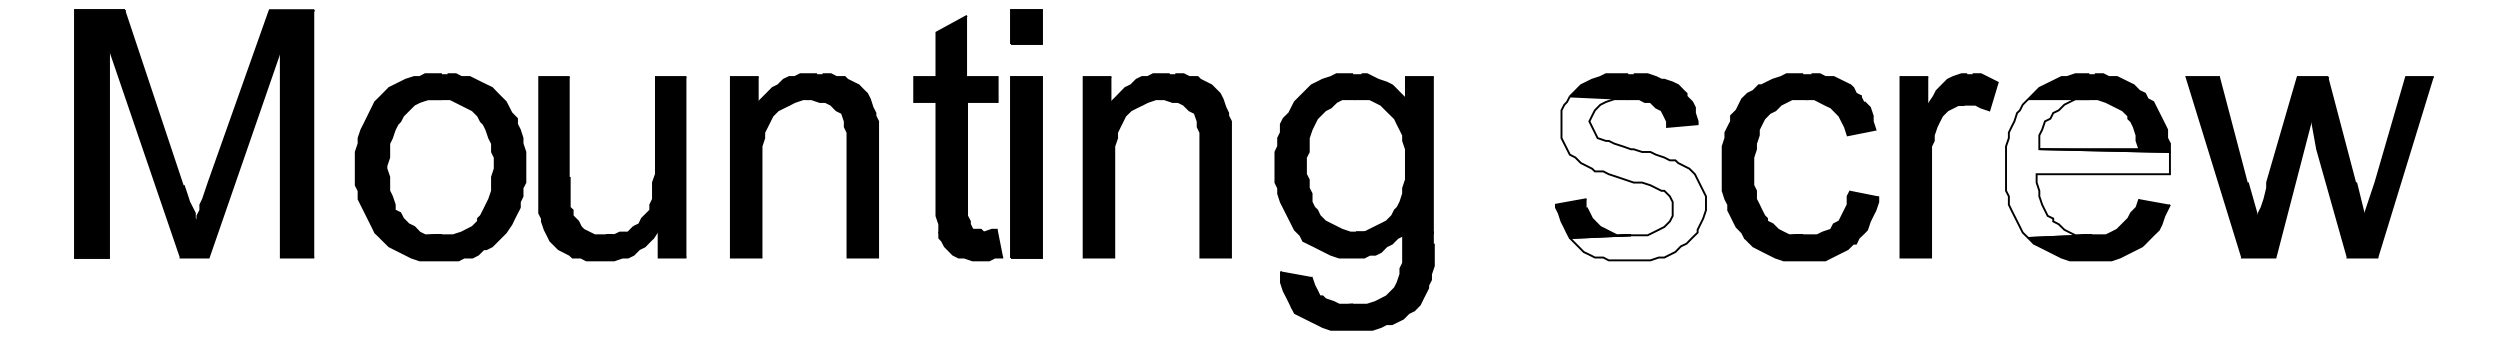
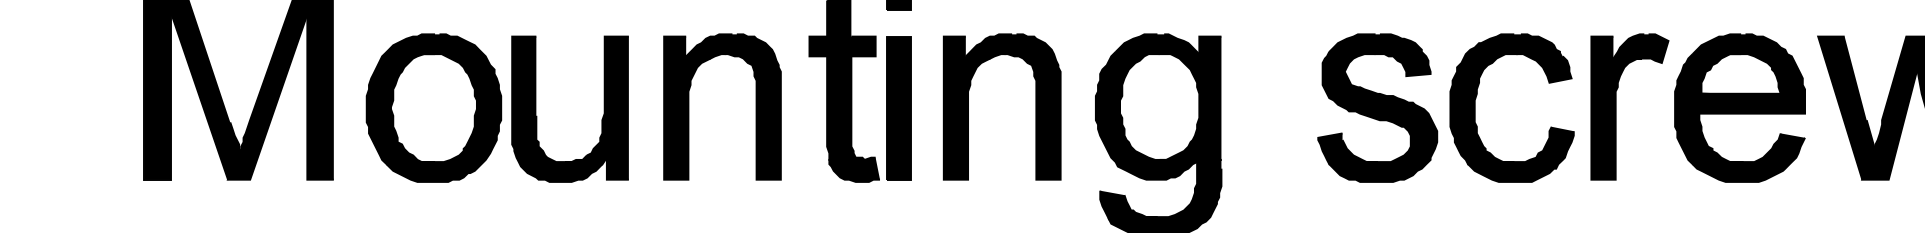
fill: (2087, 168) -> (1739, 109), added
fill: (1633, 178) -> (1379, 117), added

